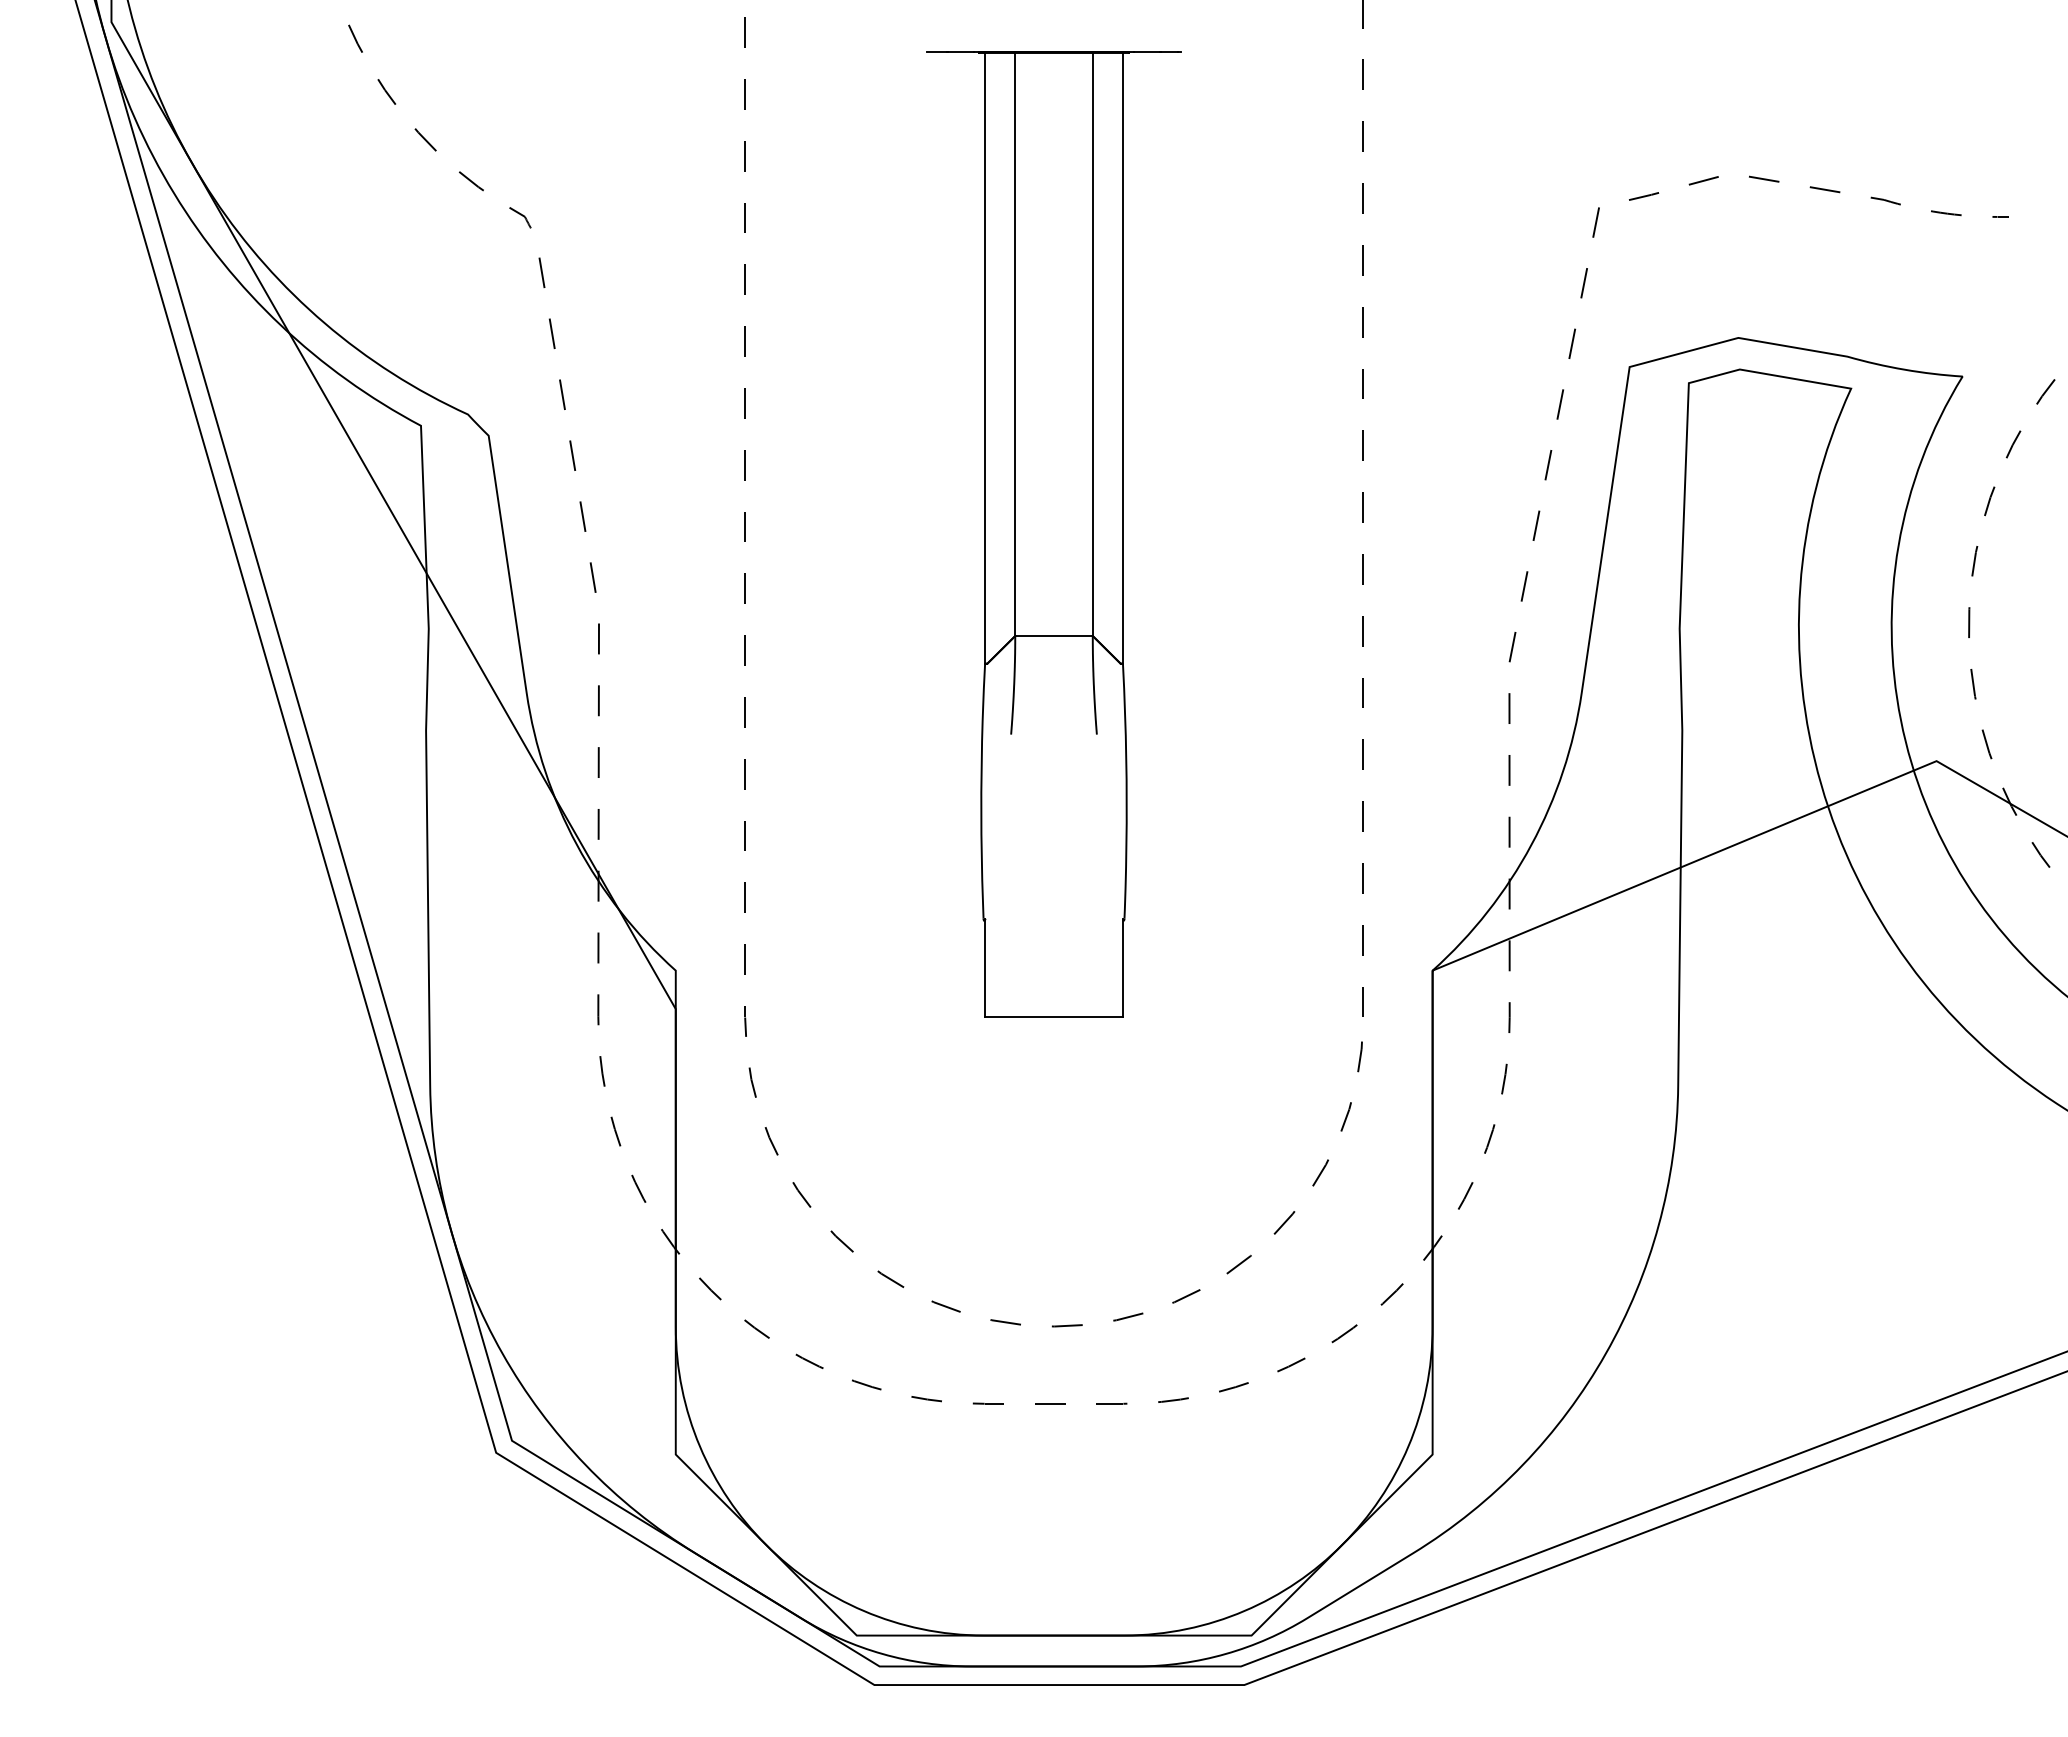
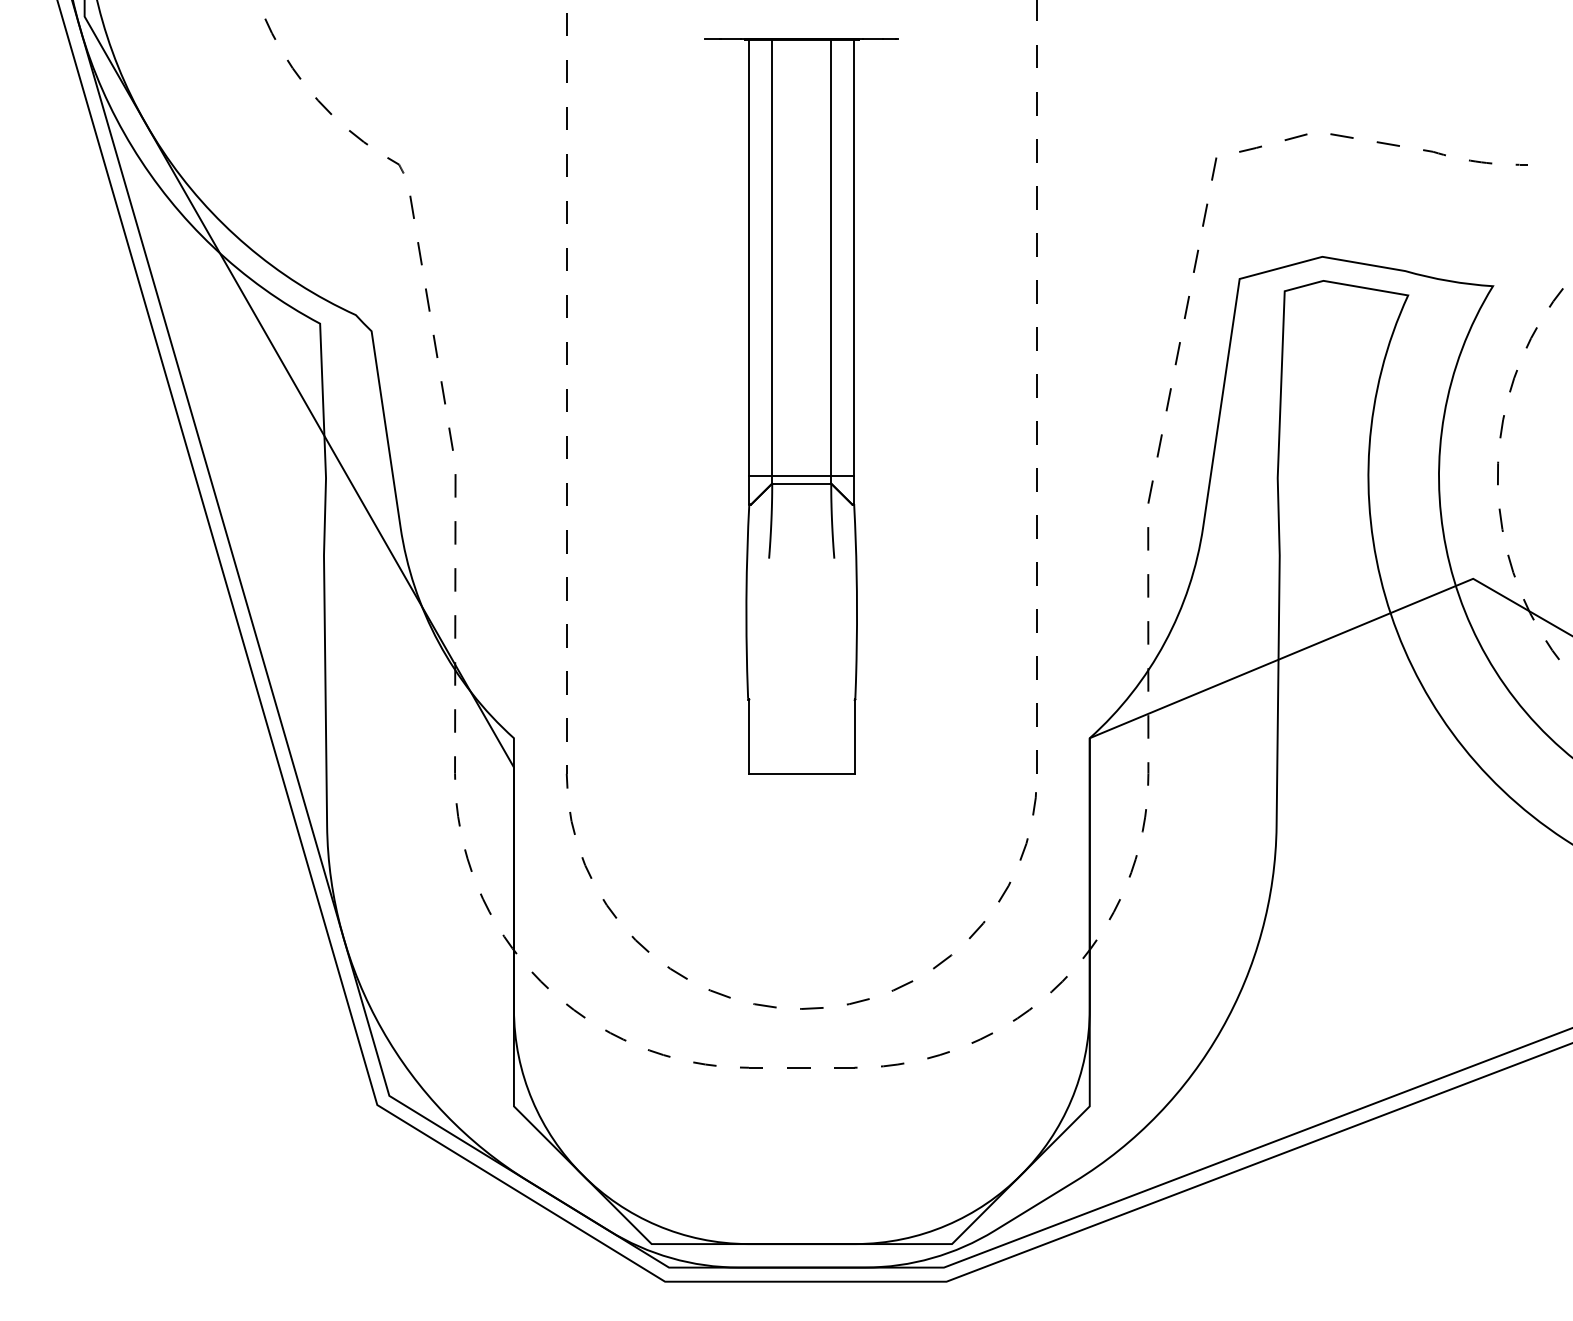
line: (1054, 625) -> (802, 475), added

